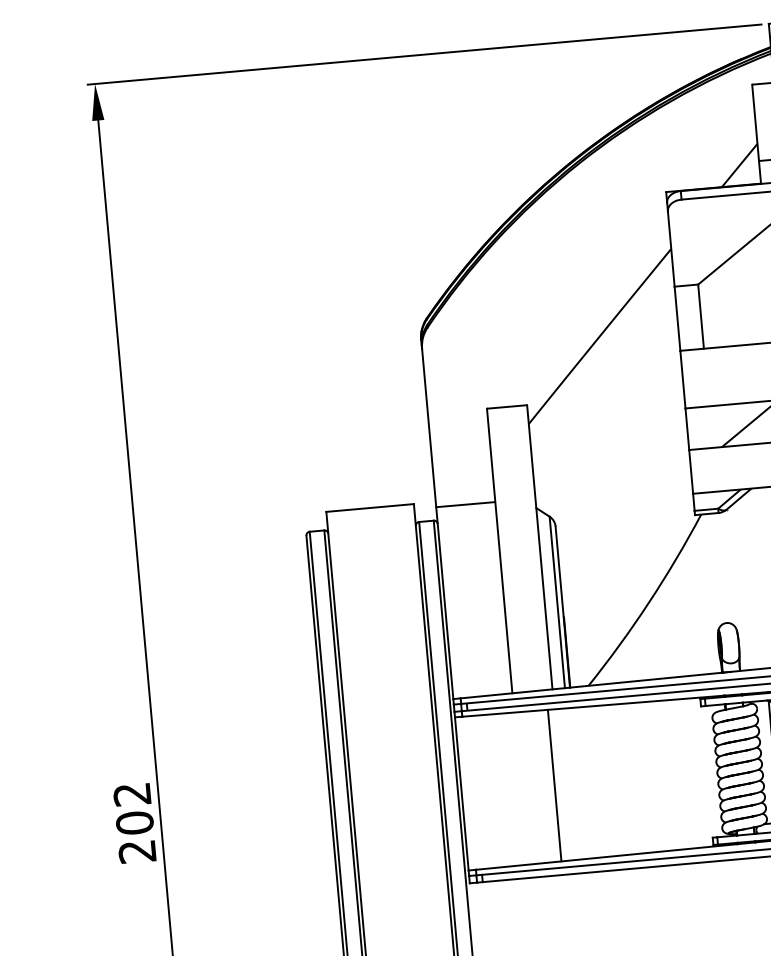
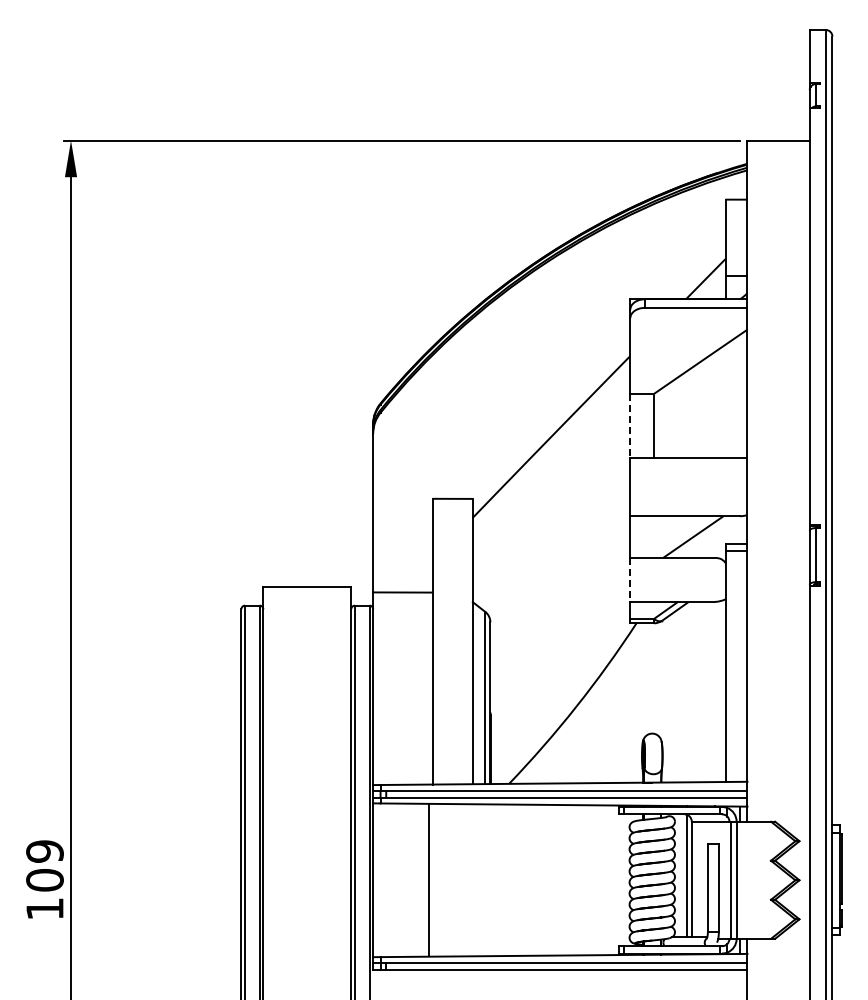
line: (677, 319) -> (630, 426), solid -> dashed
line: (691, 471) -> (630, 579), solid -> dashed
line: (554, 785) -> (429, 880), moved
text: (134, 822) -> (44, 879), 202 -> 109

